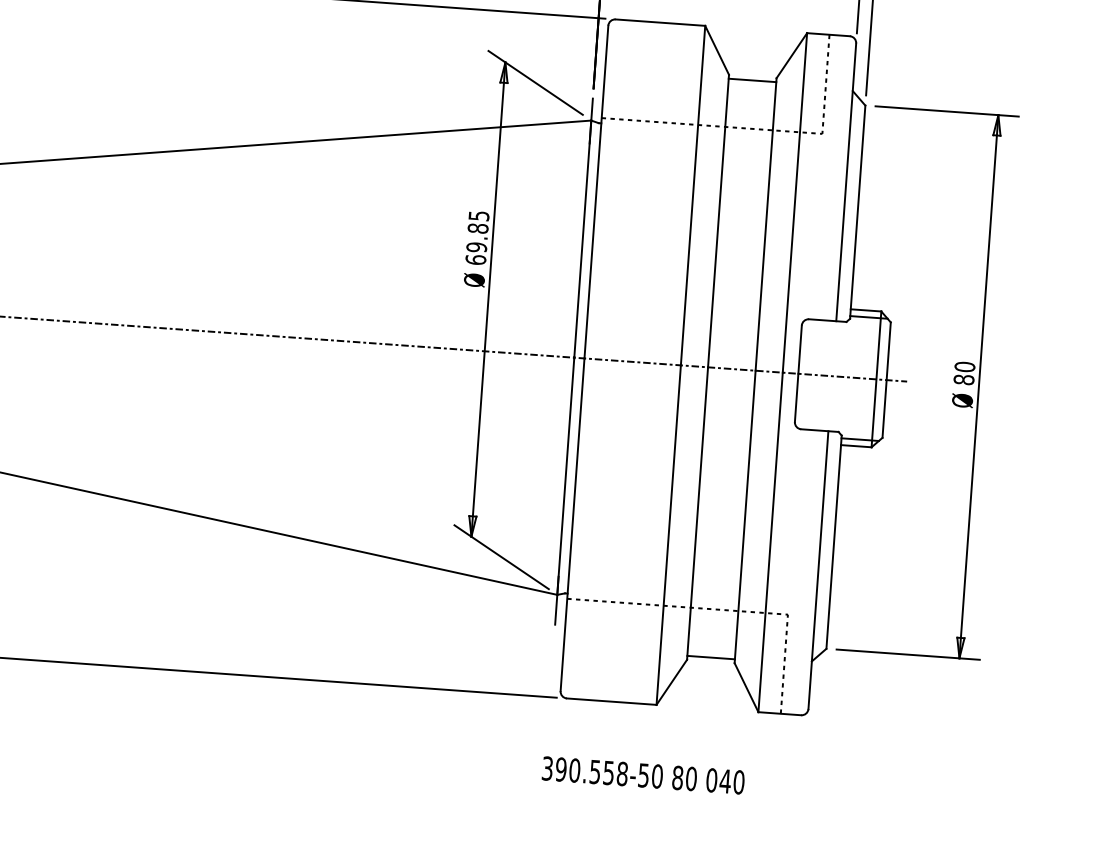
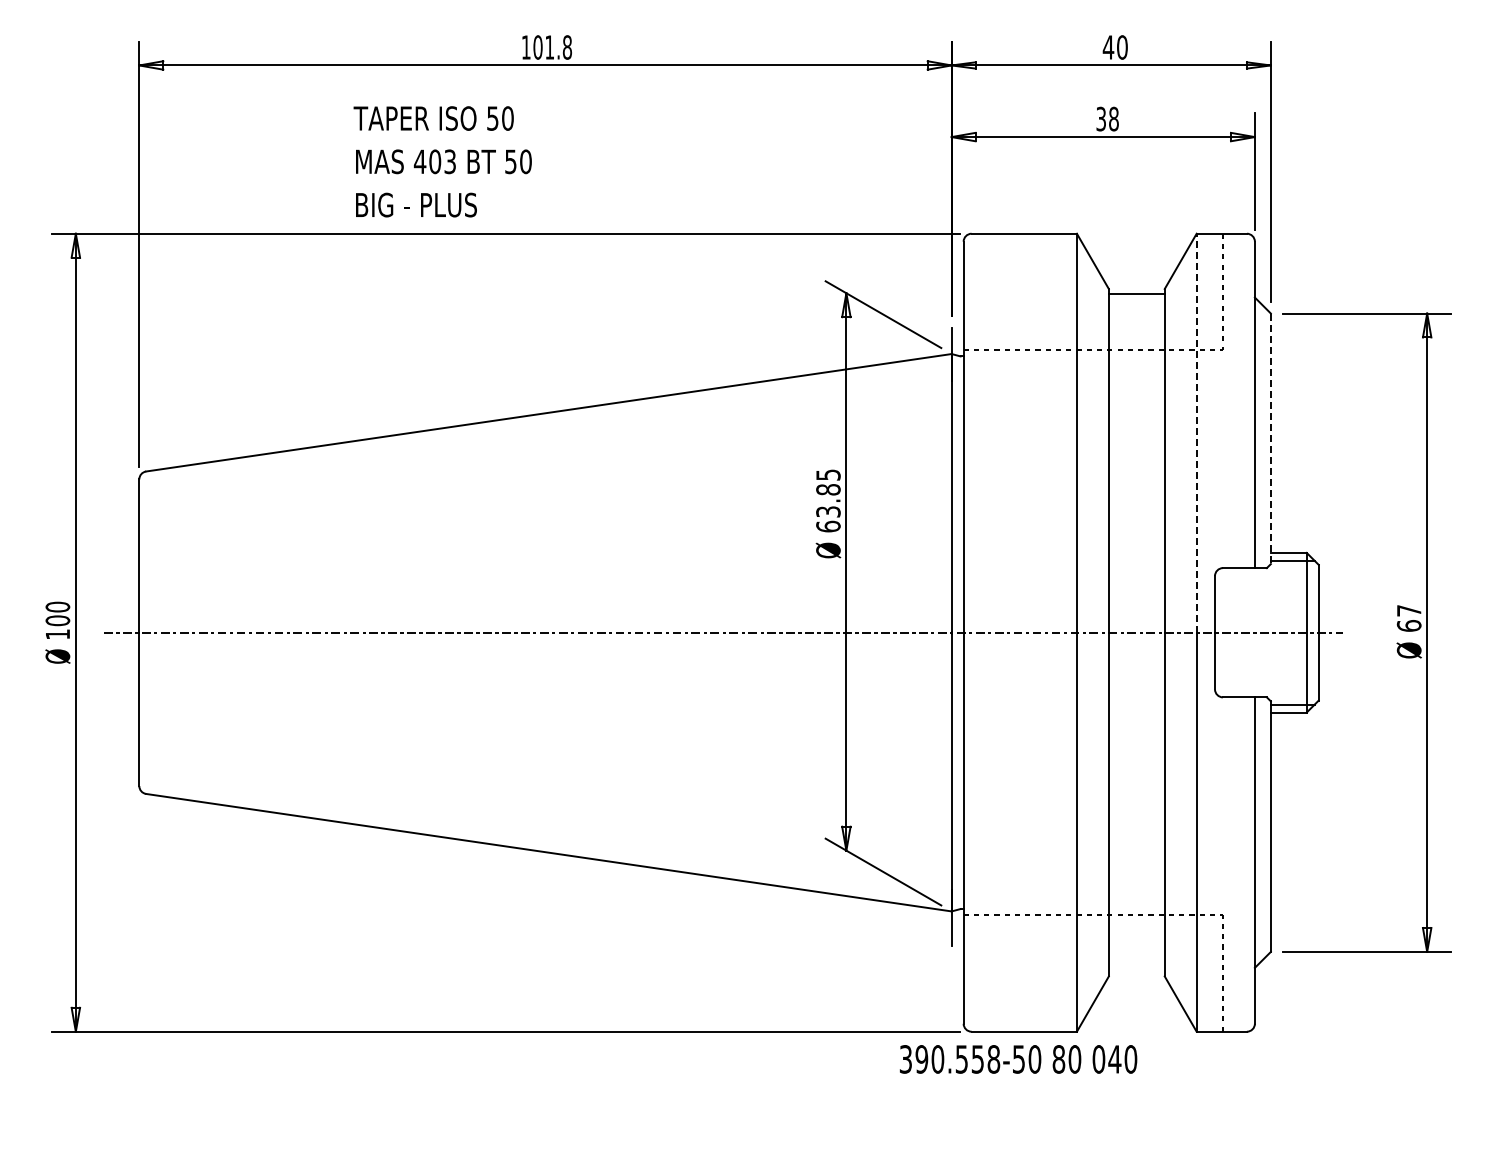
line: (794, 202) -> (1196, 432), solid -> dashed
line: (857, 212) -> (1270, 439), solid -> dashed
text: (476, 247) -> (828, 511), 69.85 -> 63.85
text: (963, 372) -> (1408, 617), 80 -> 67
line: (710, 657) -> (1136, 971), removed
text: (643, 775) -> (1018, 1059), moved

